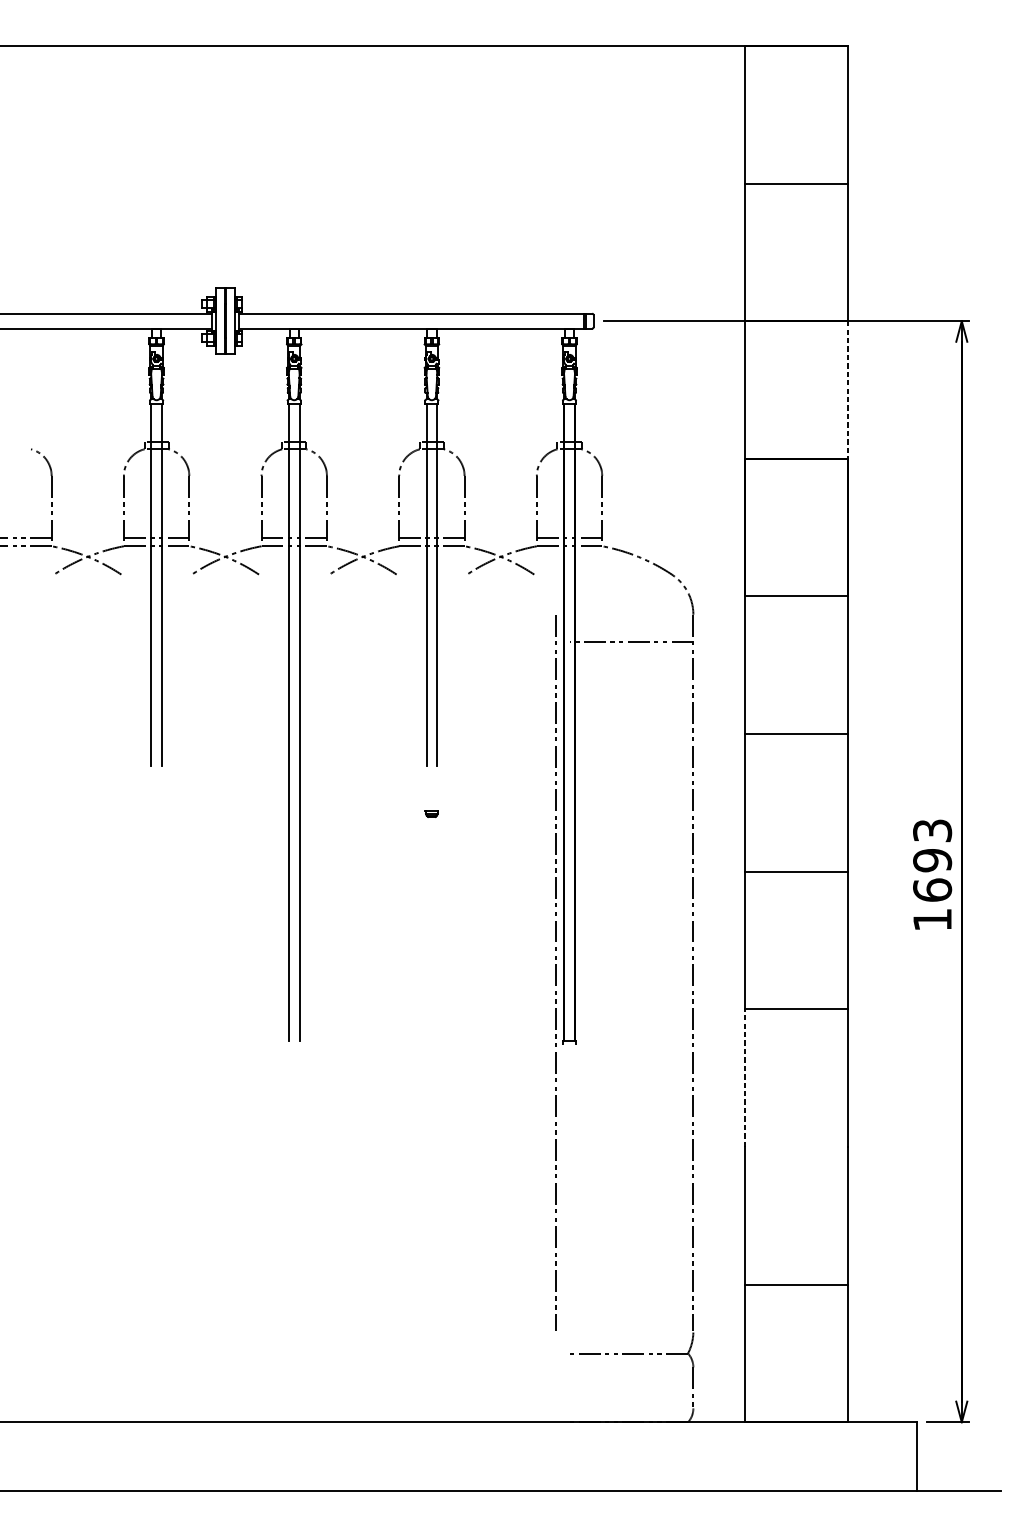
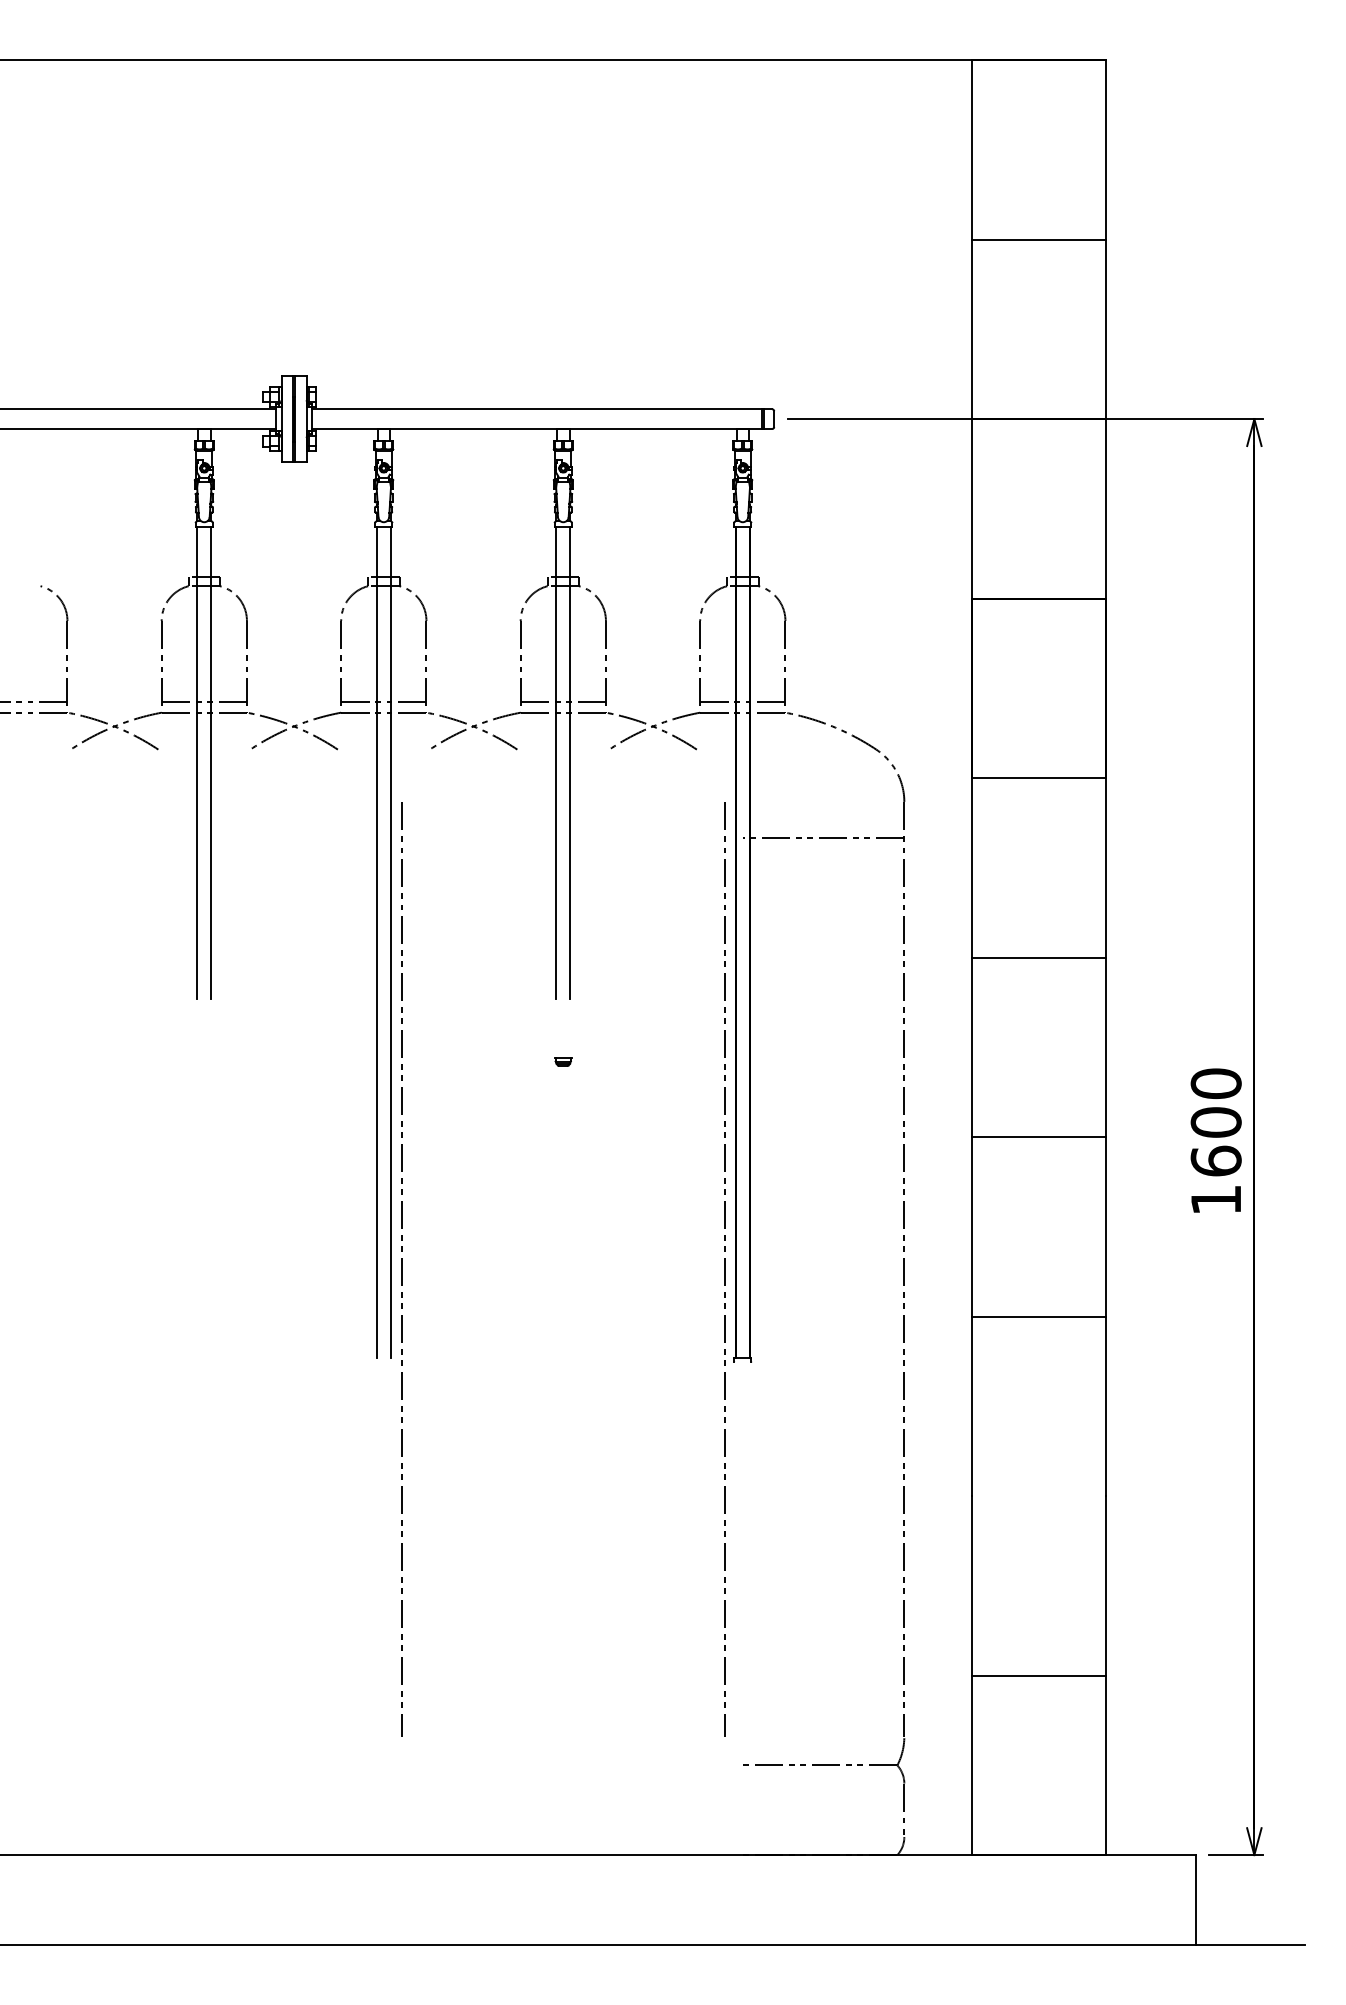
line: (848, 389) -> (1106, 508), dashed -> solid
text: (931, 845) -> (1215, 1102), 1693 -> 1600
line: (307, 973) -> (401, 1269), added
line: (744, 1078) -> (971, 1406), dashed -> solid

